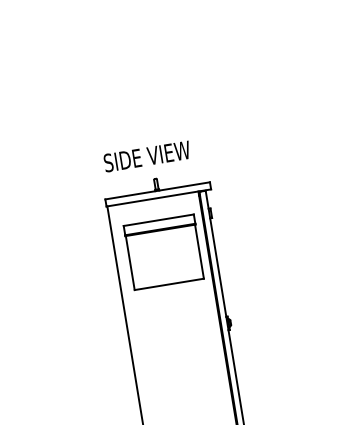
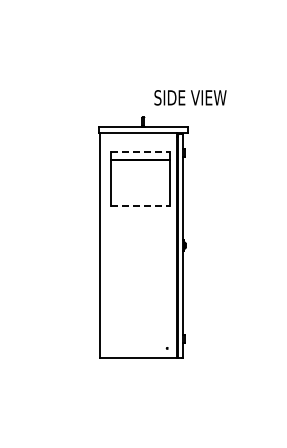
text: (147, 156) -> (190, 97), moved
line: (158, 219) -> (140, 151), solid -> dashed
line: (169, 283) -> (140, 205), solid -> dashed

